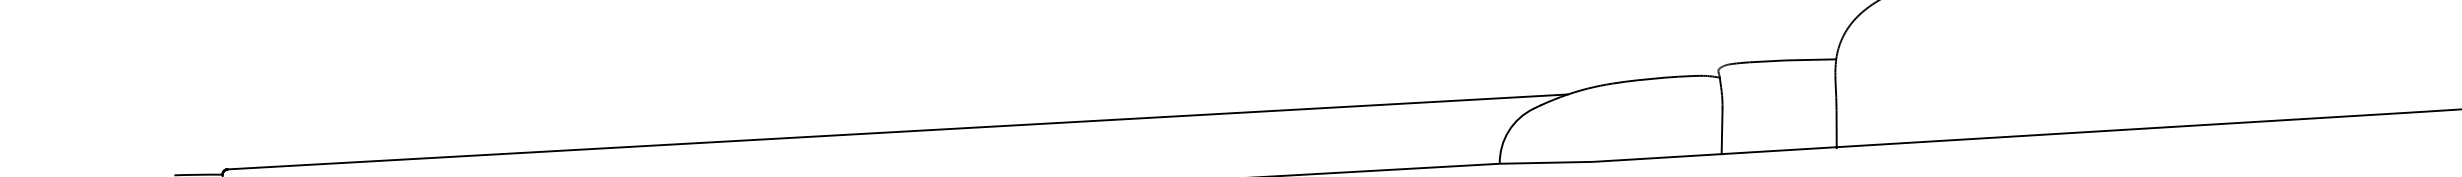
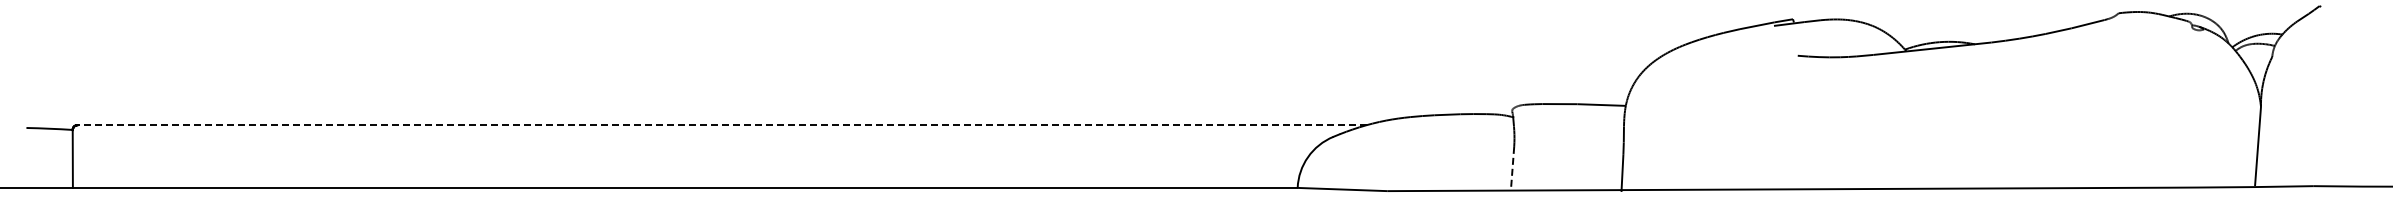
line: (1722, 131) -> (1512, 168), solid -> dashed
line: (896, 132) -> (721, 125), solid -> dashed

